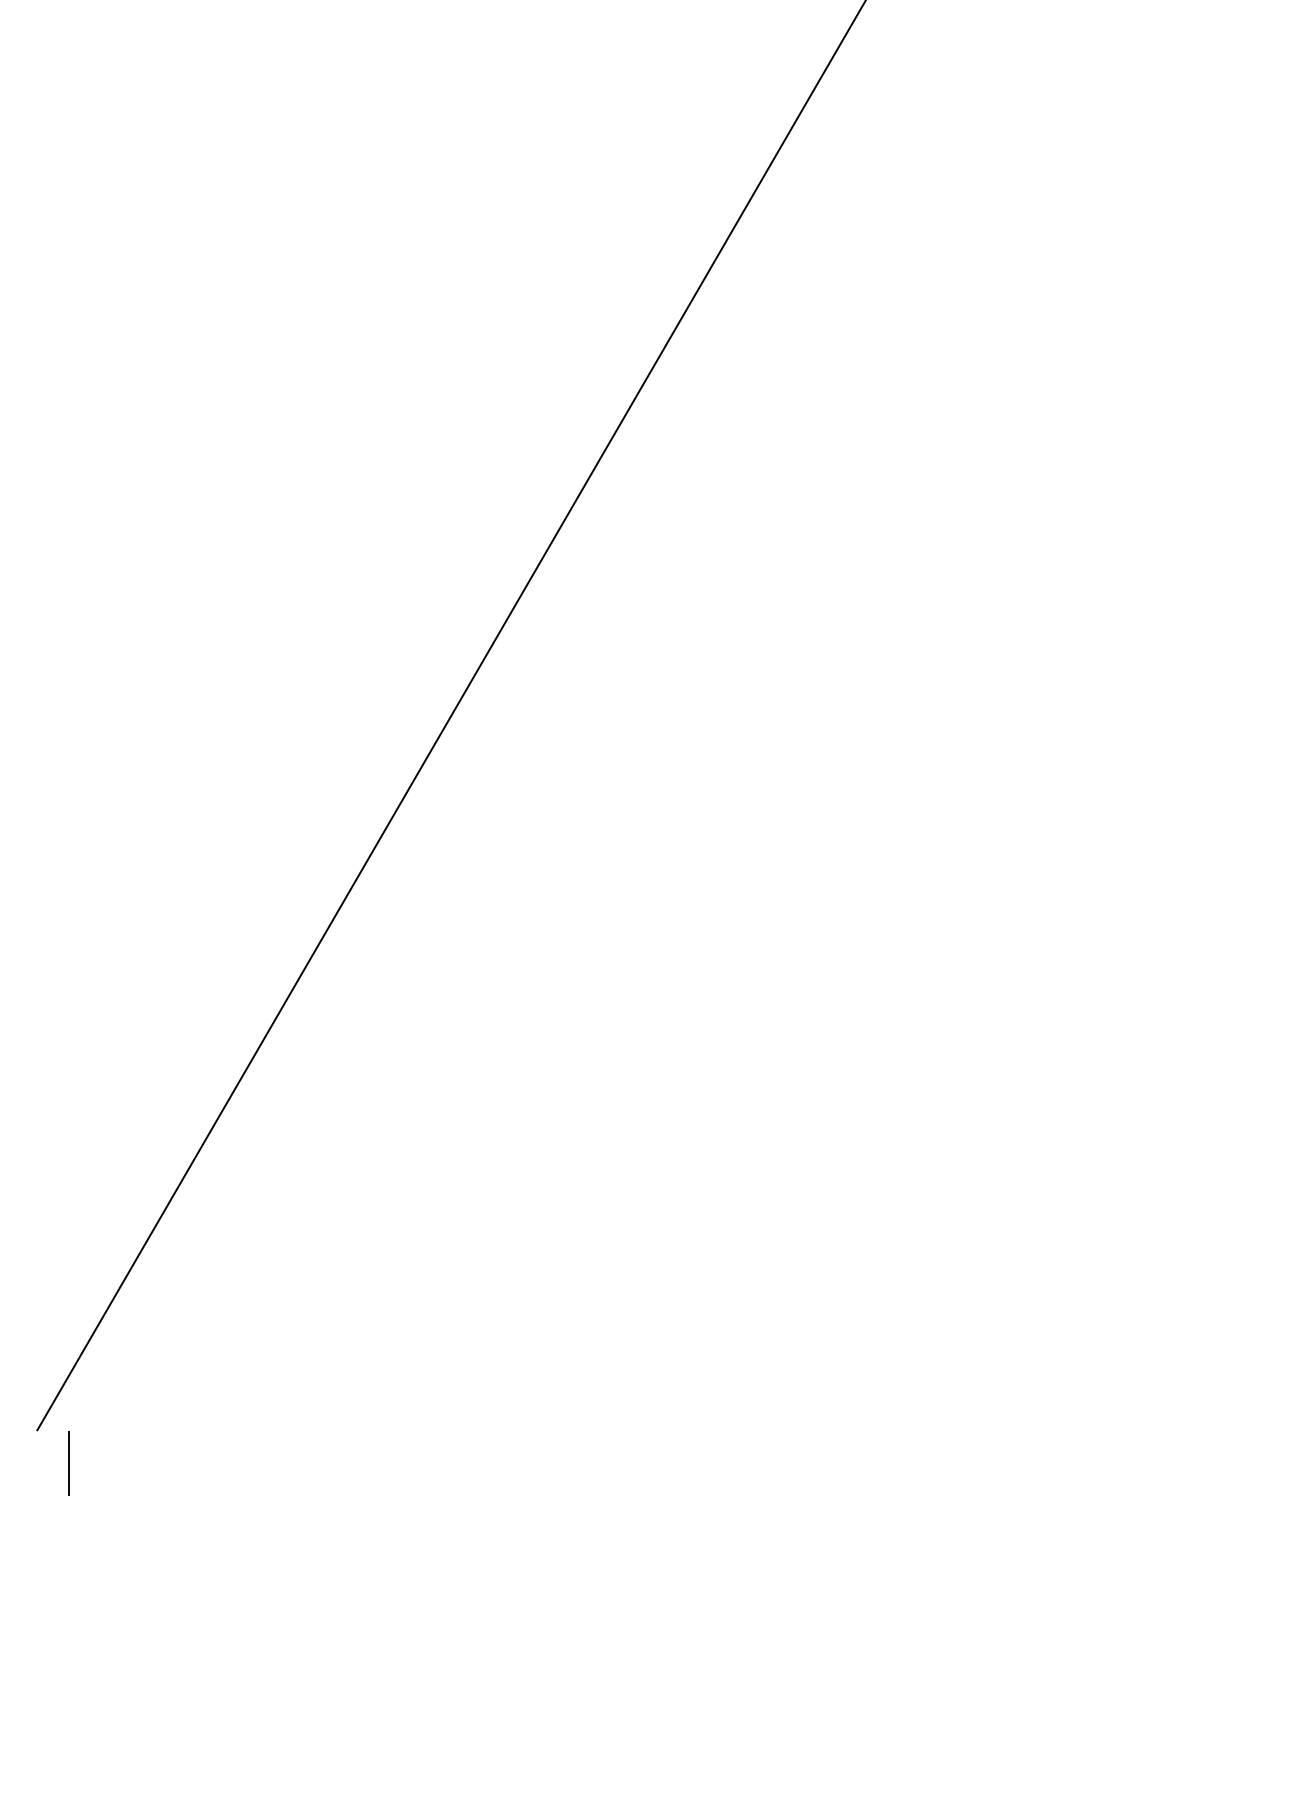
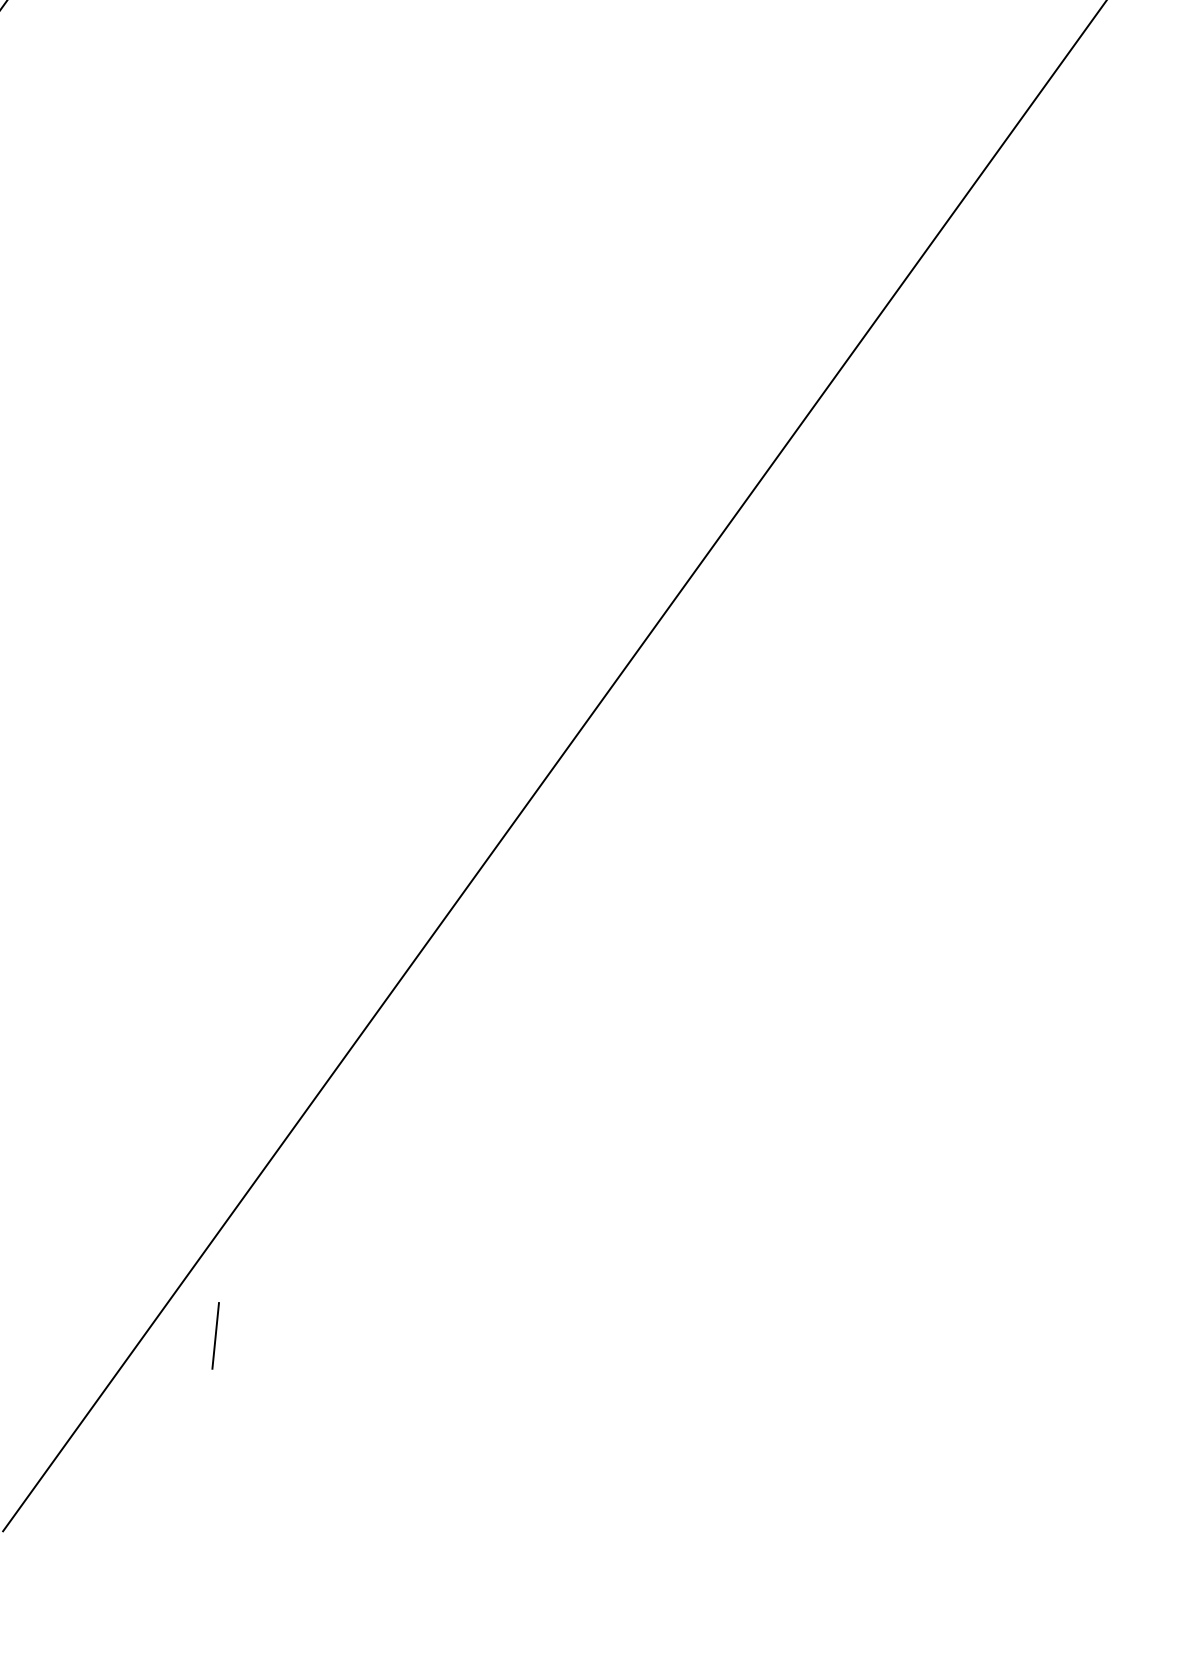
line: (68, 1463) -> (214, 1335), moved

